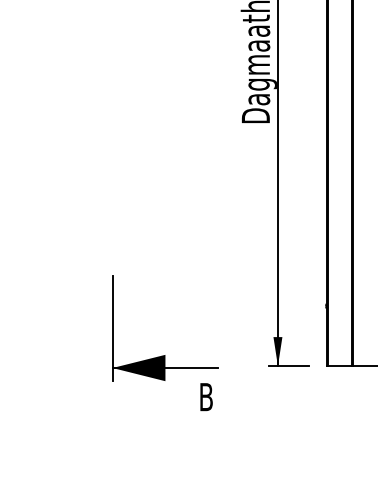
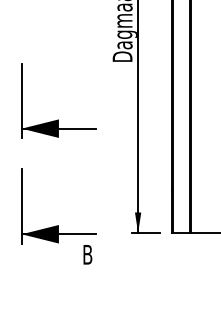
part: (165, 205) -> (58, 119), added

